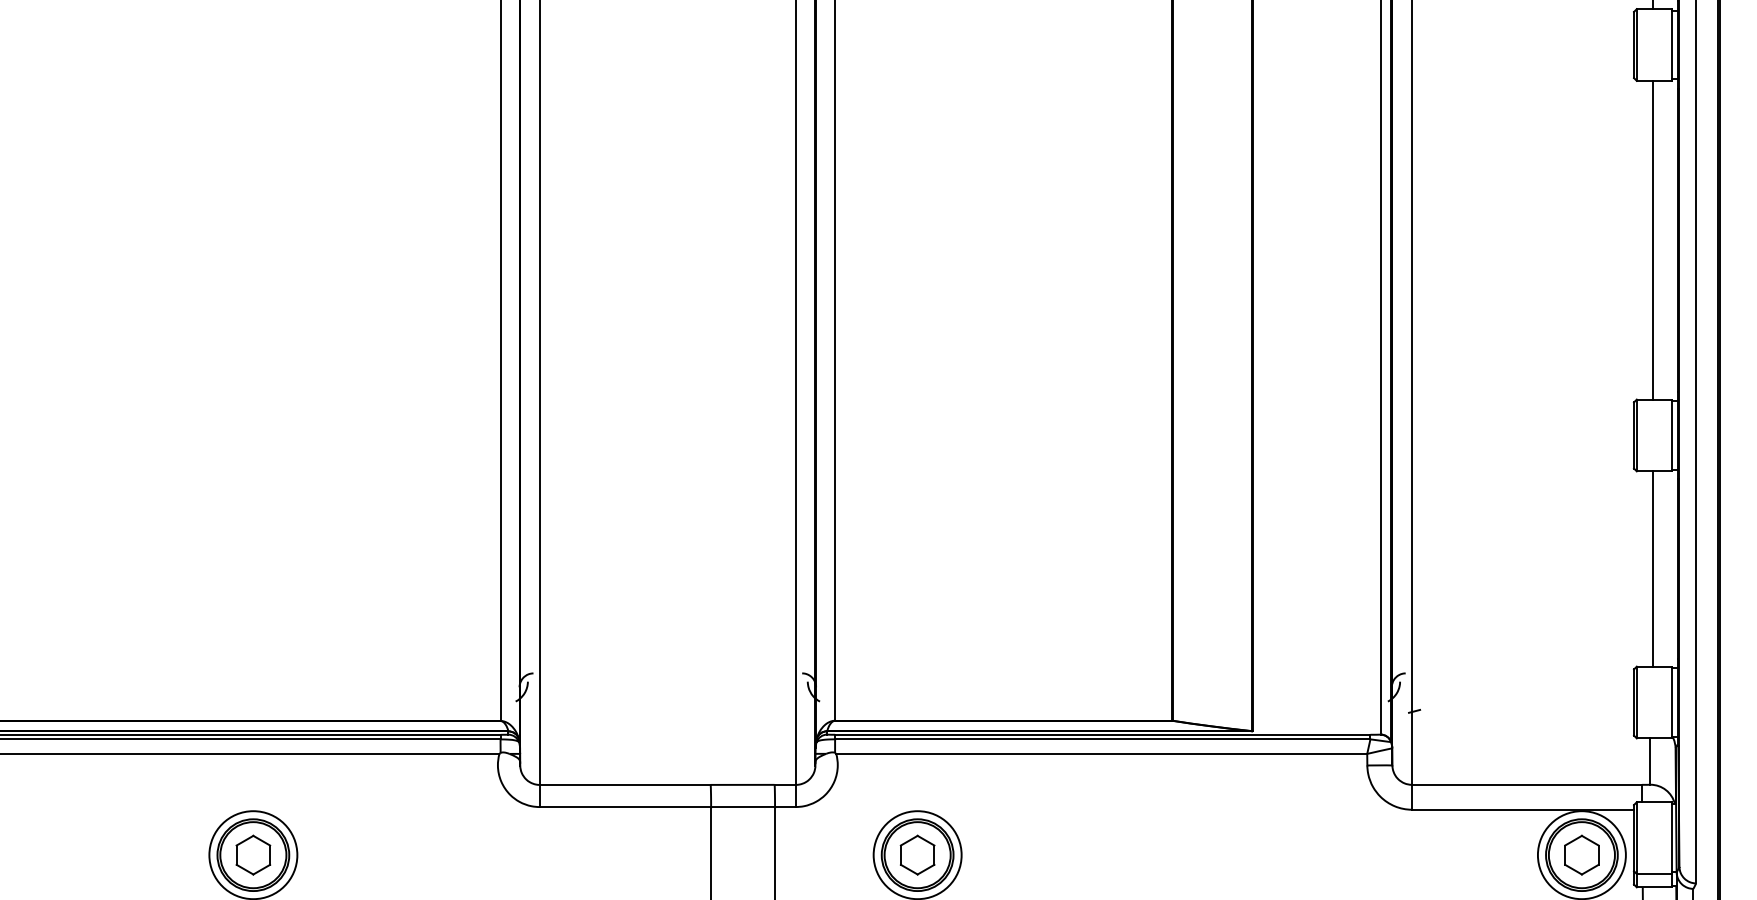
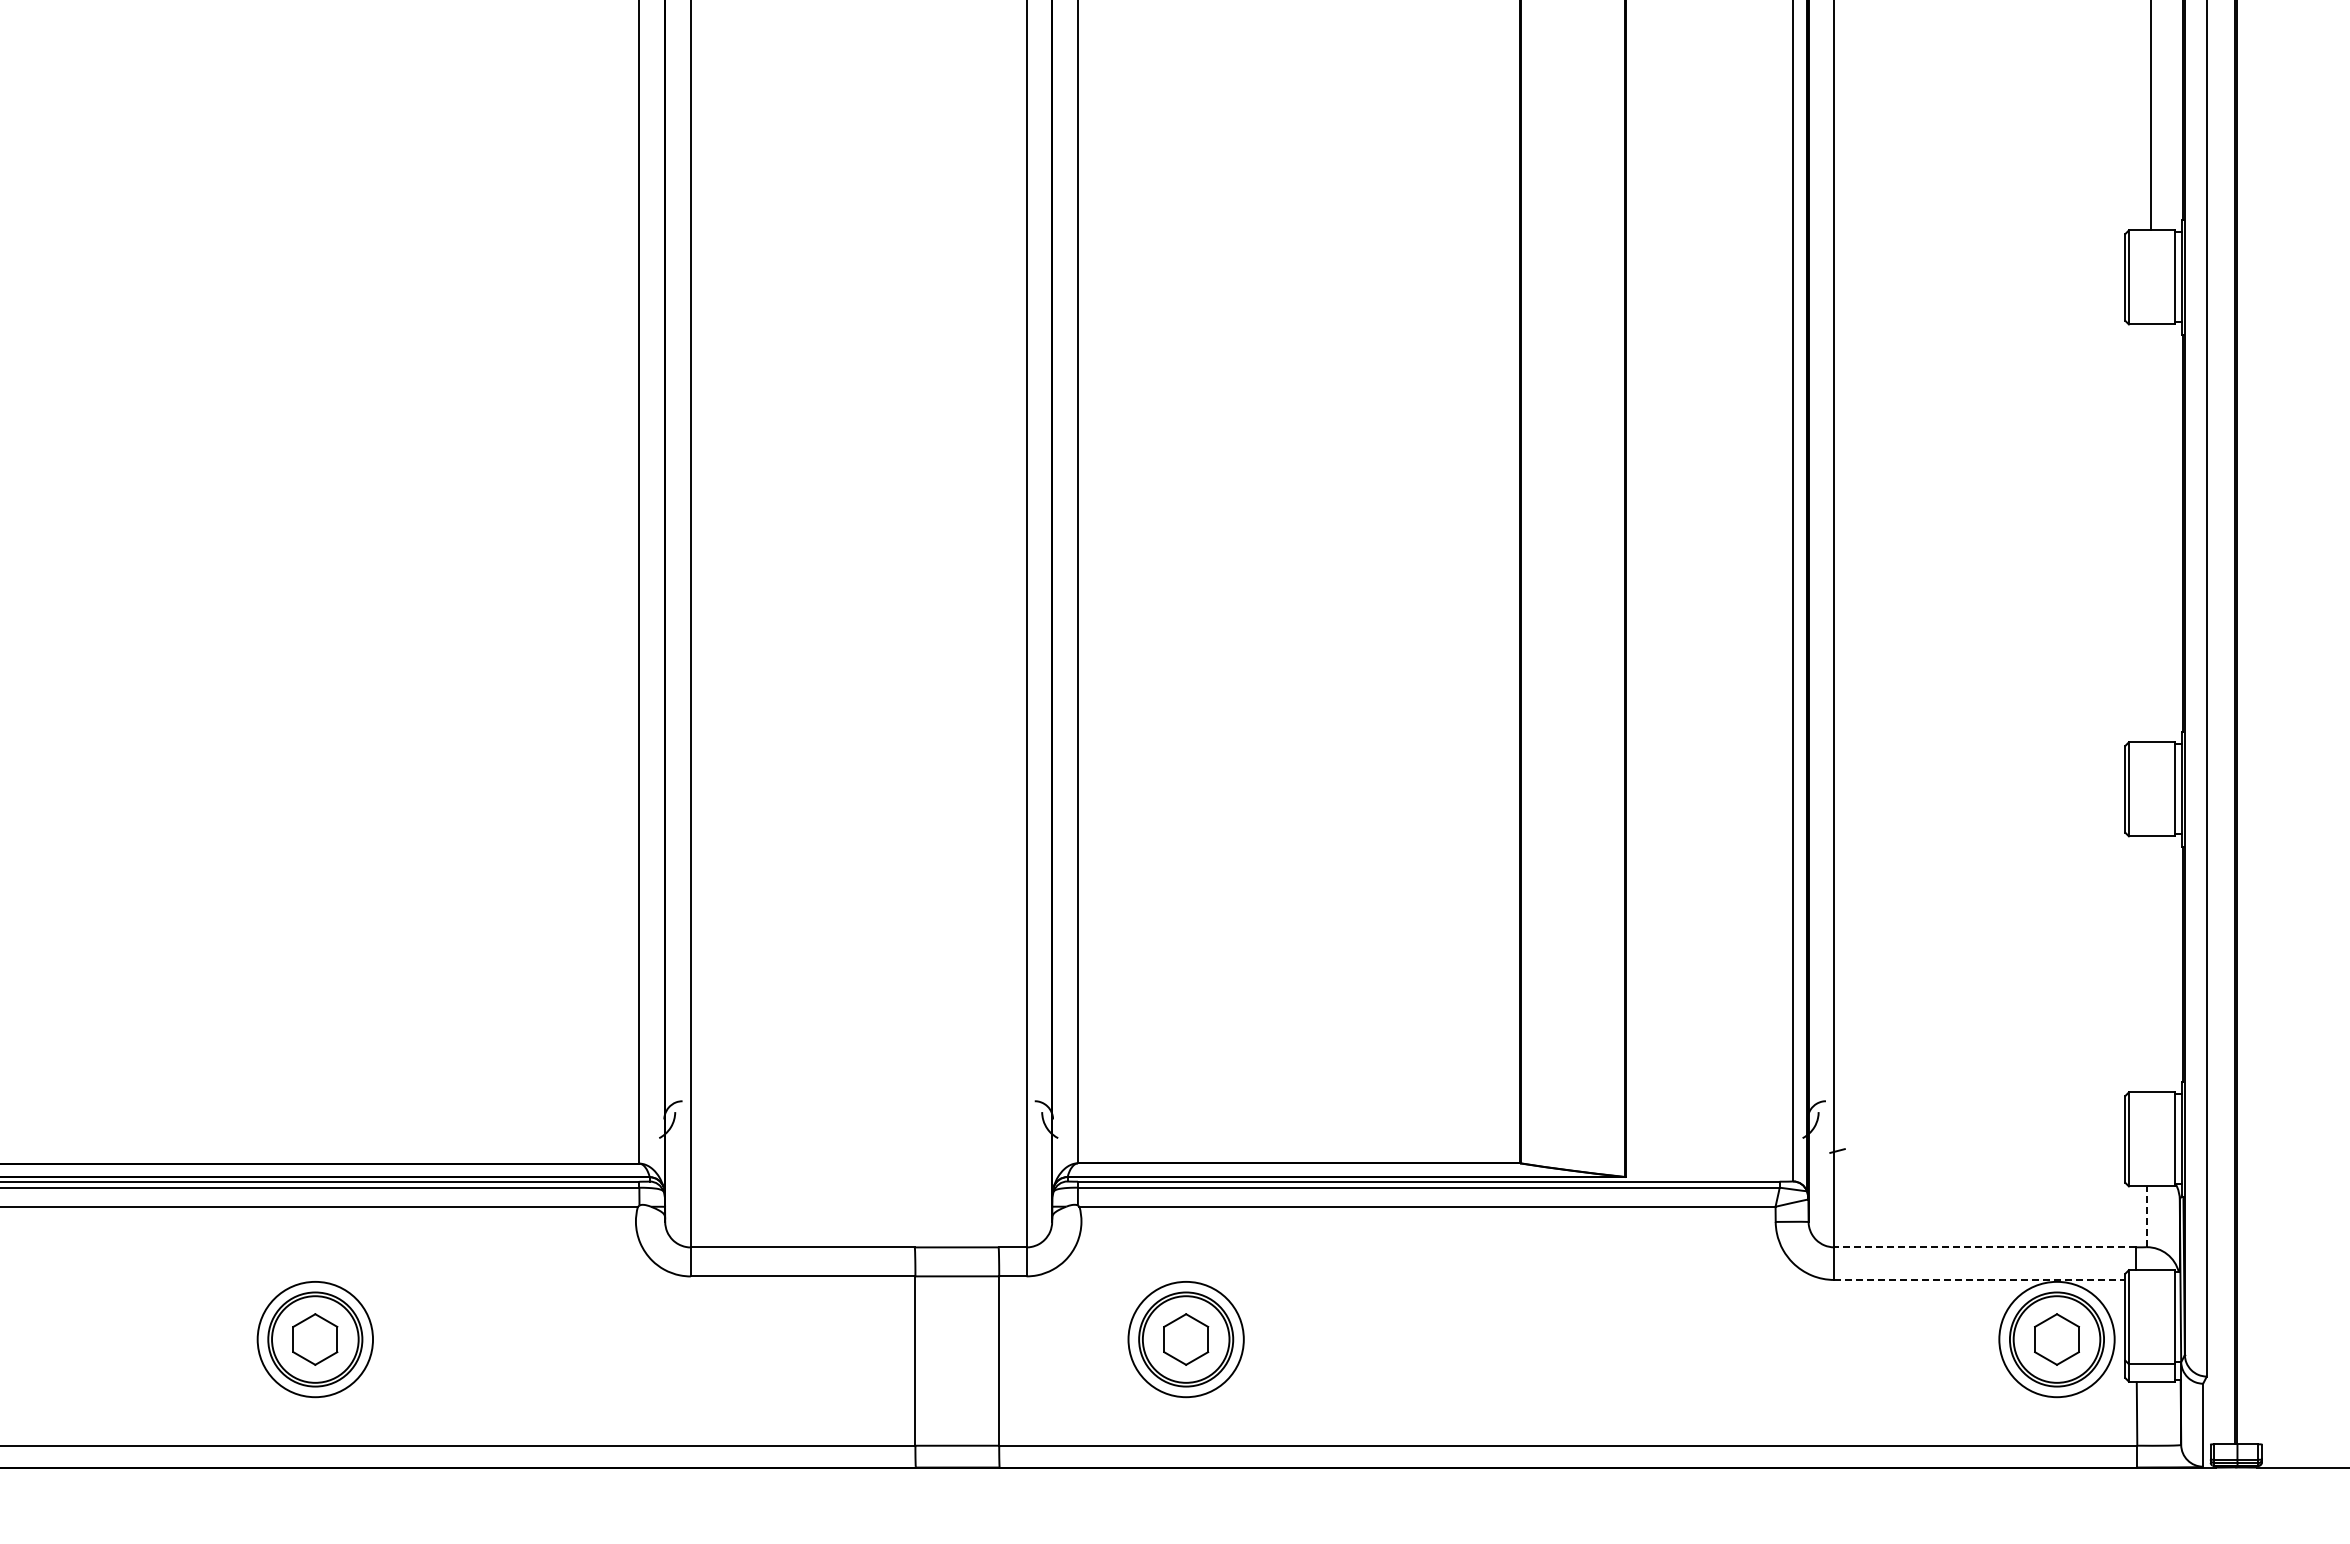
line: (1653, 240) -> (2150, 533), removed
line: (1653, 569) -> (2150, 964), removed
line: (1650, 761) -> (2146, 1216), solid -> dashed
line: (1527, 784) -> (1985, 1247), solid -> dashed
line: (1522, 809) -> (1979, 1279), solid -> dashed

